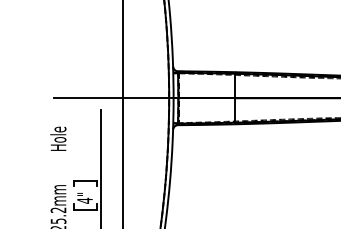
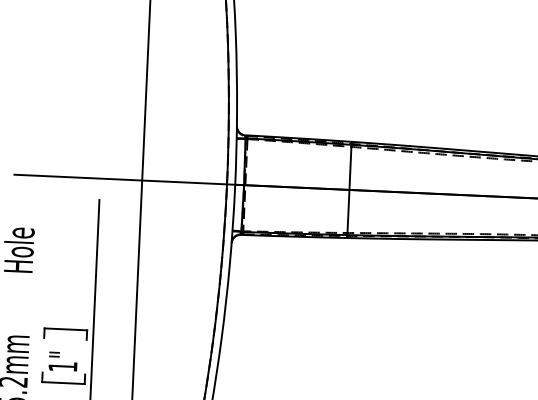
text: (84, 200) -> (62, 366), 4" -> 1"

